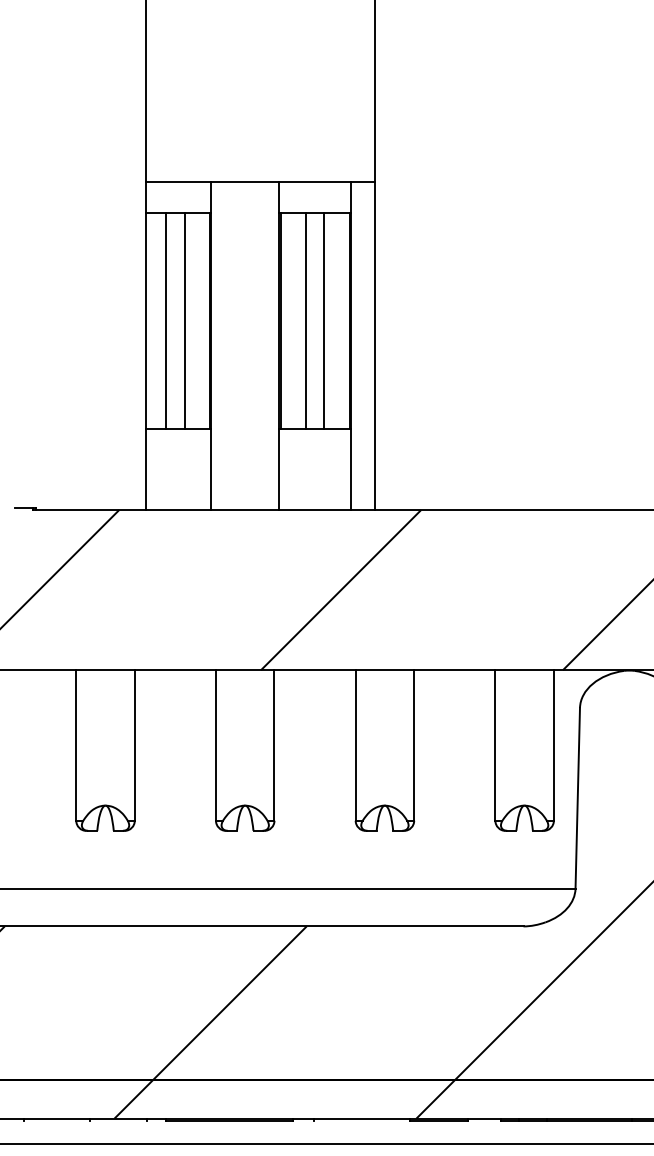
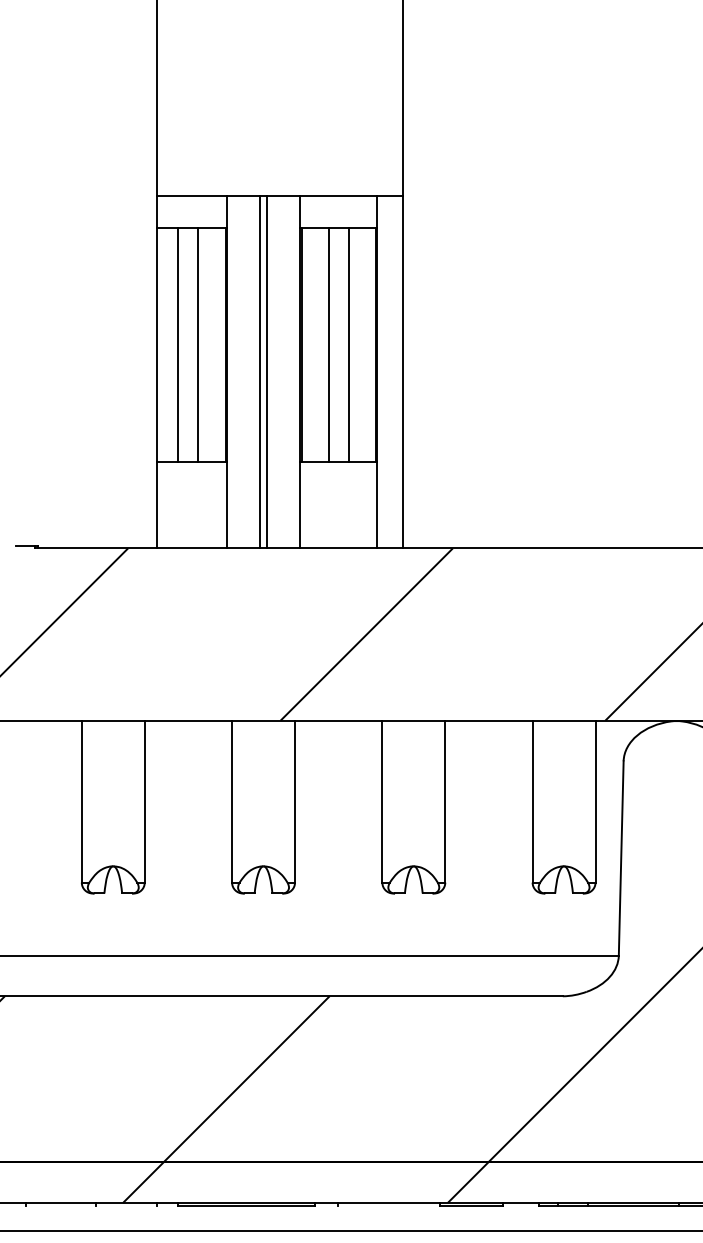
line: (241, 345) -> (259, 371), added
line: (248, 345) -> (267, 371), added

